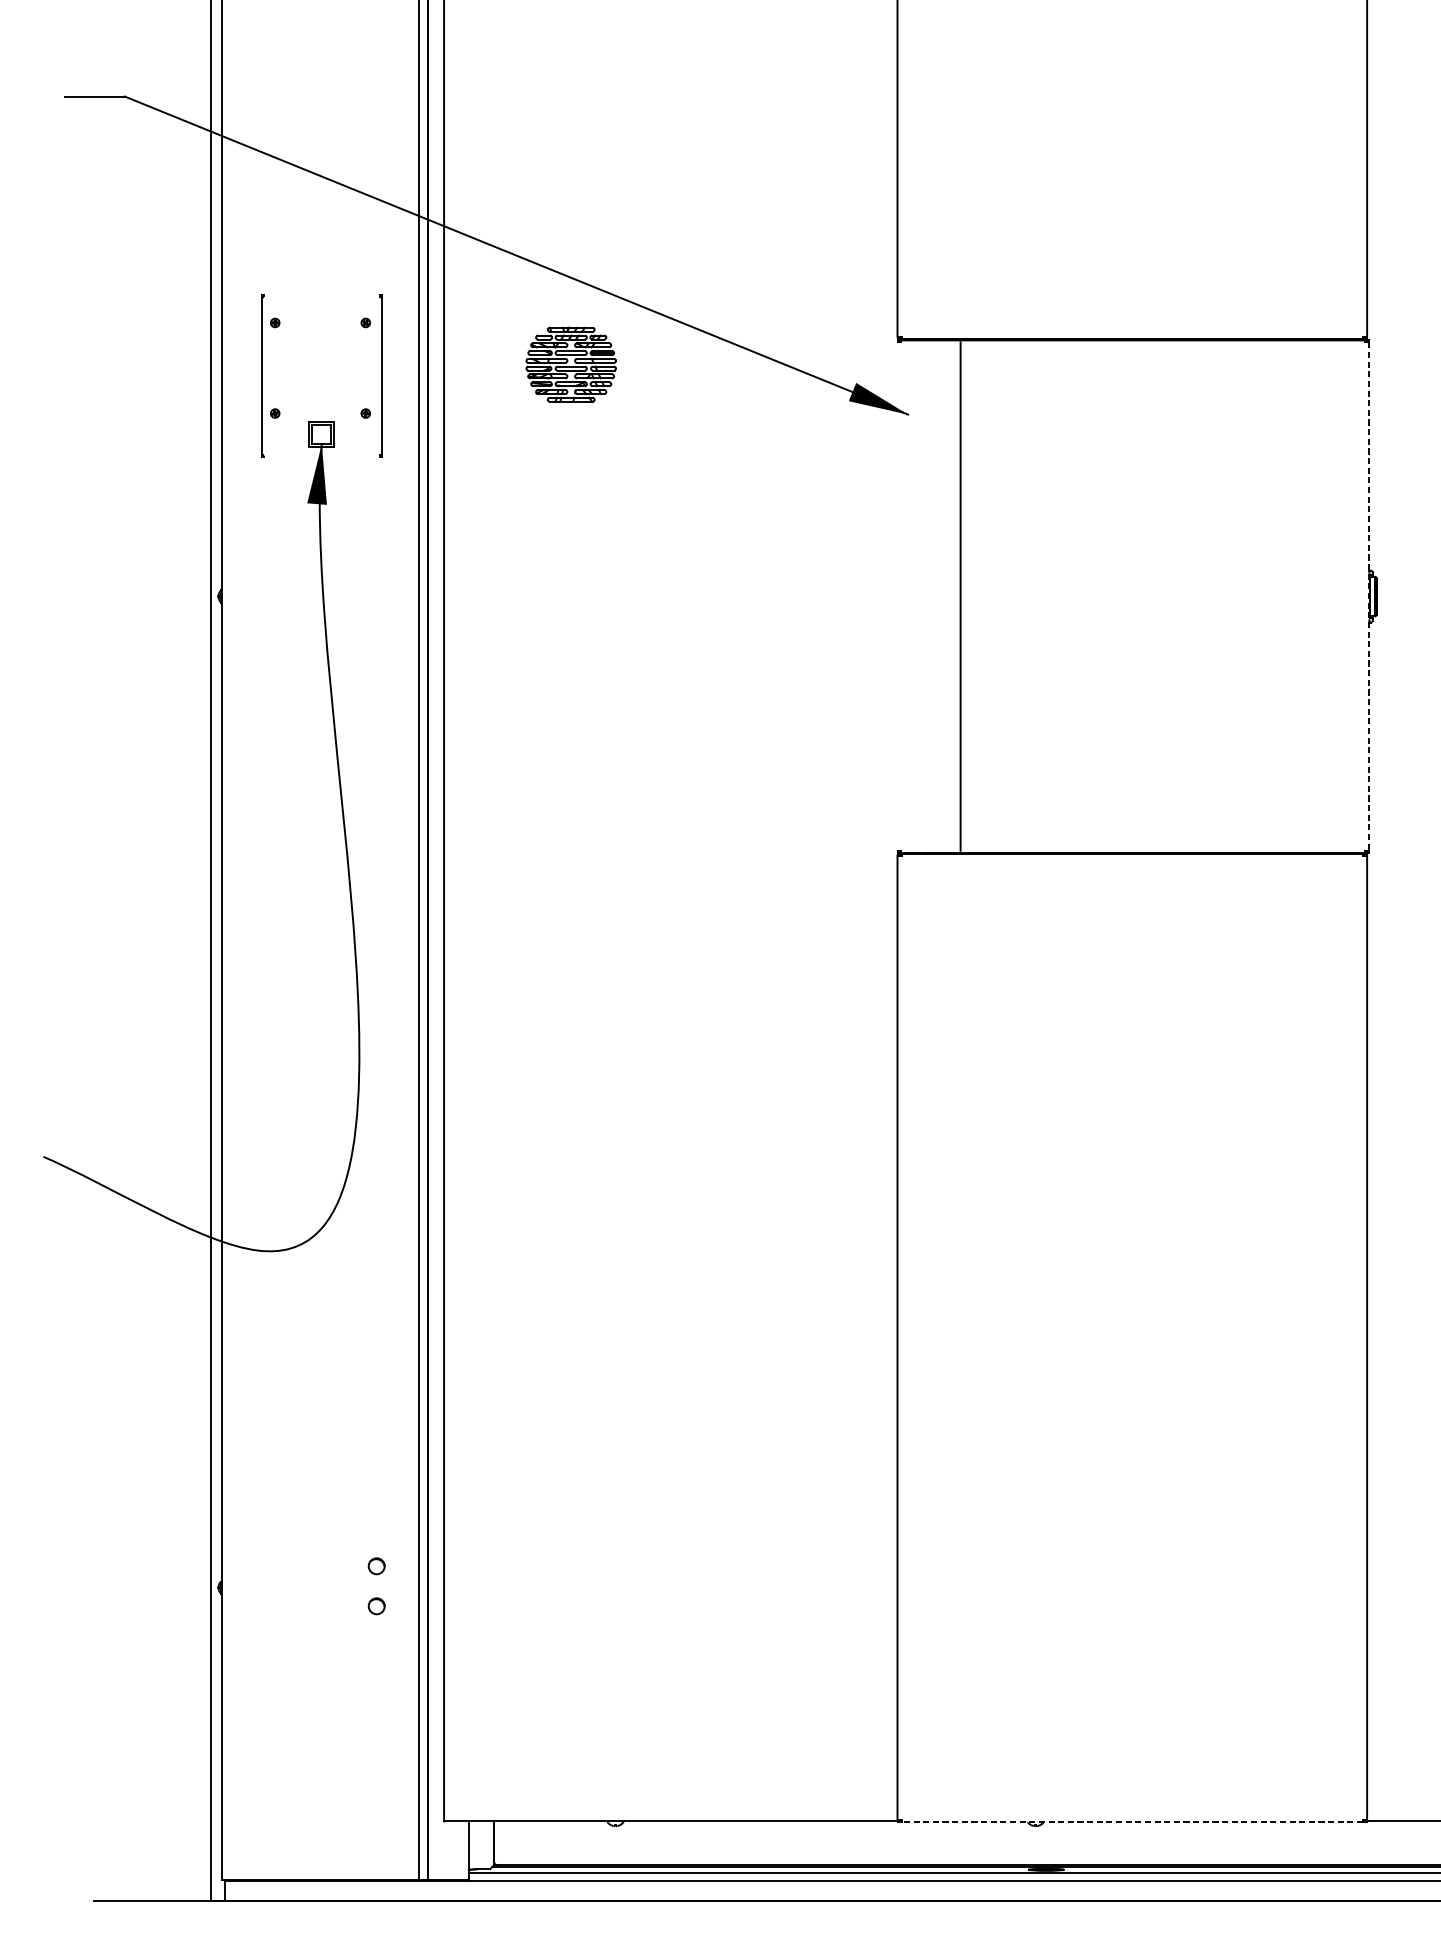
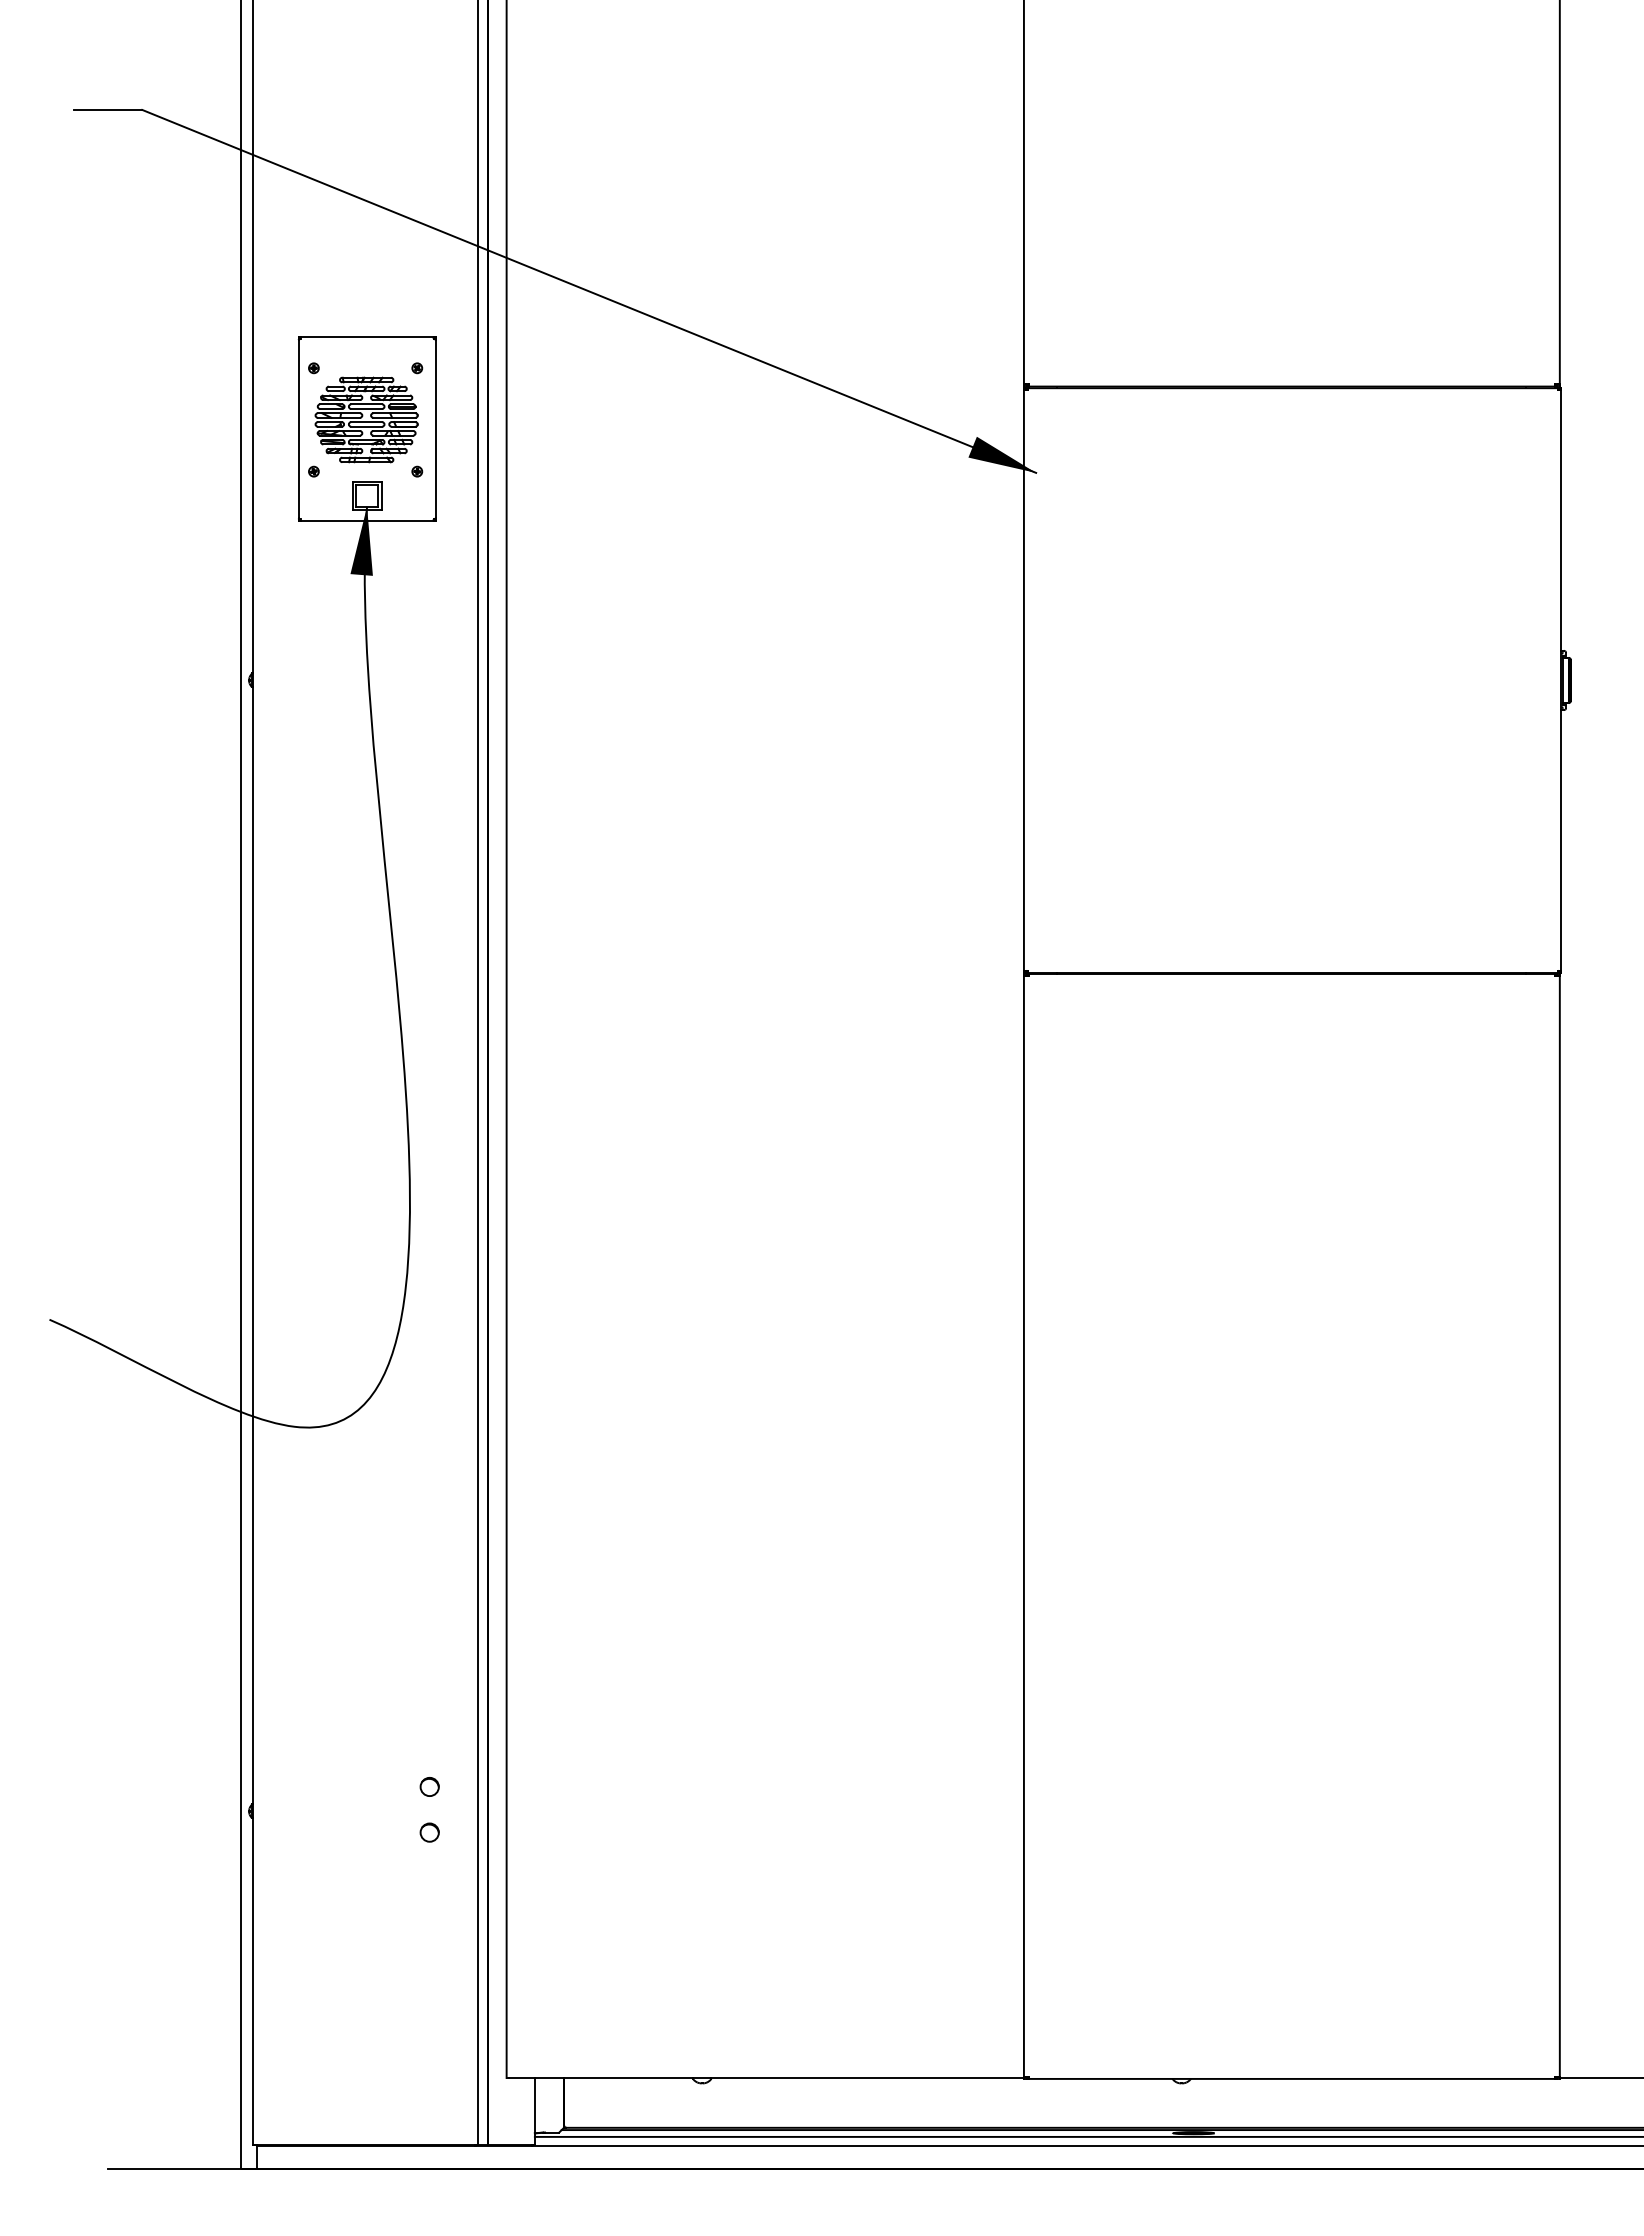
line: (321, 295) -> (366, 336), added
part: (571, 364) -> (366, 419), moved
line: (321, 457) -> (366, 521), added
line: (960, 596) -> (1023, 680), moved
line: (1368, 596) -> (1561, 680), dashed -> solid
line: (1131, 1821) -> (1291, 2078), dashed -> solid

